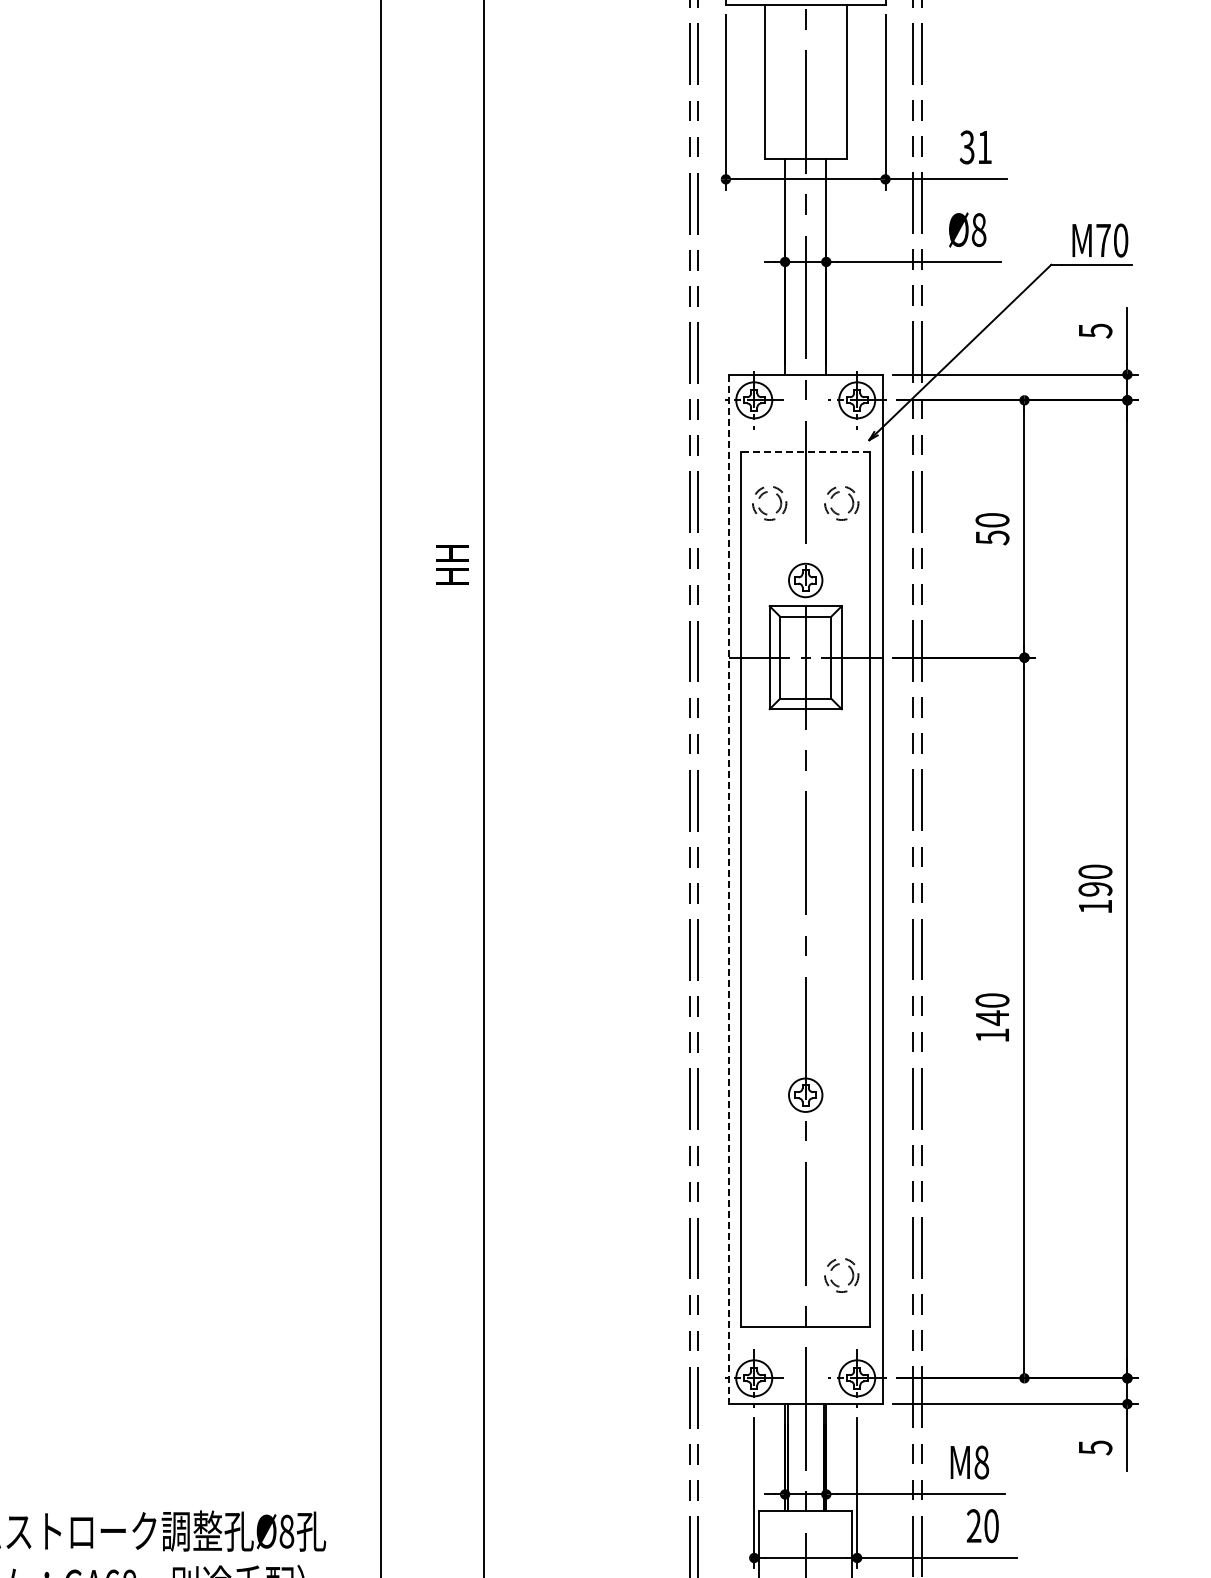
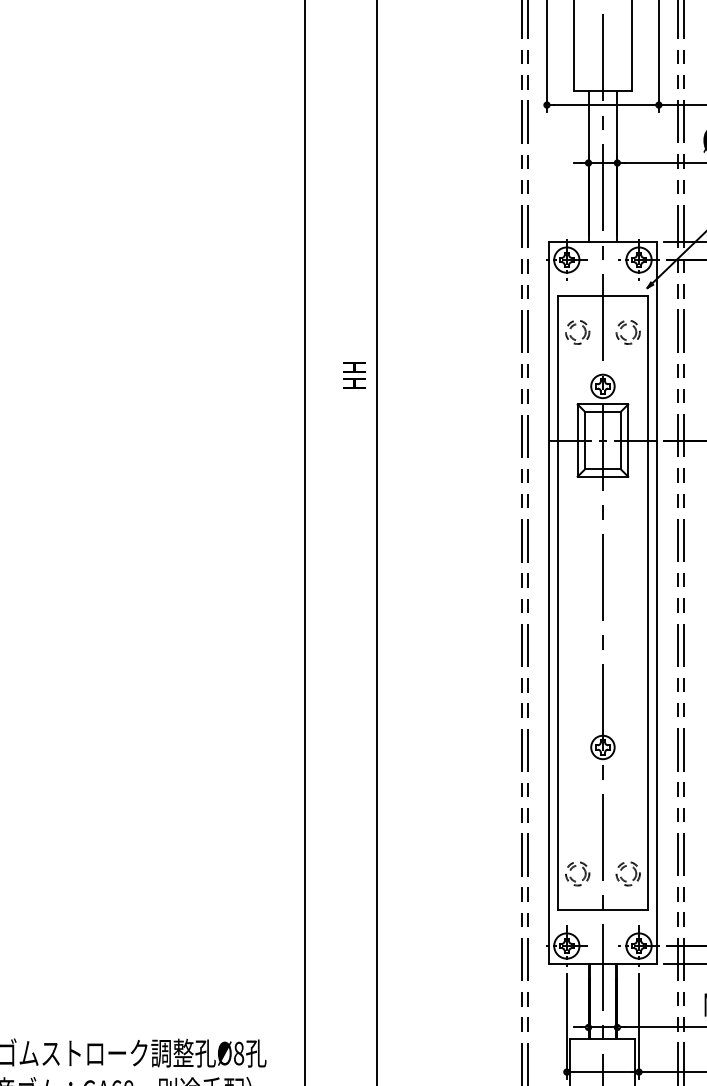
line: (805, 451) -> (602, 295), dashed -> solid
line: (728, 889) -> (548, 603), dashed -> solid
part: (767, 1285) -> (576, 880), added

